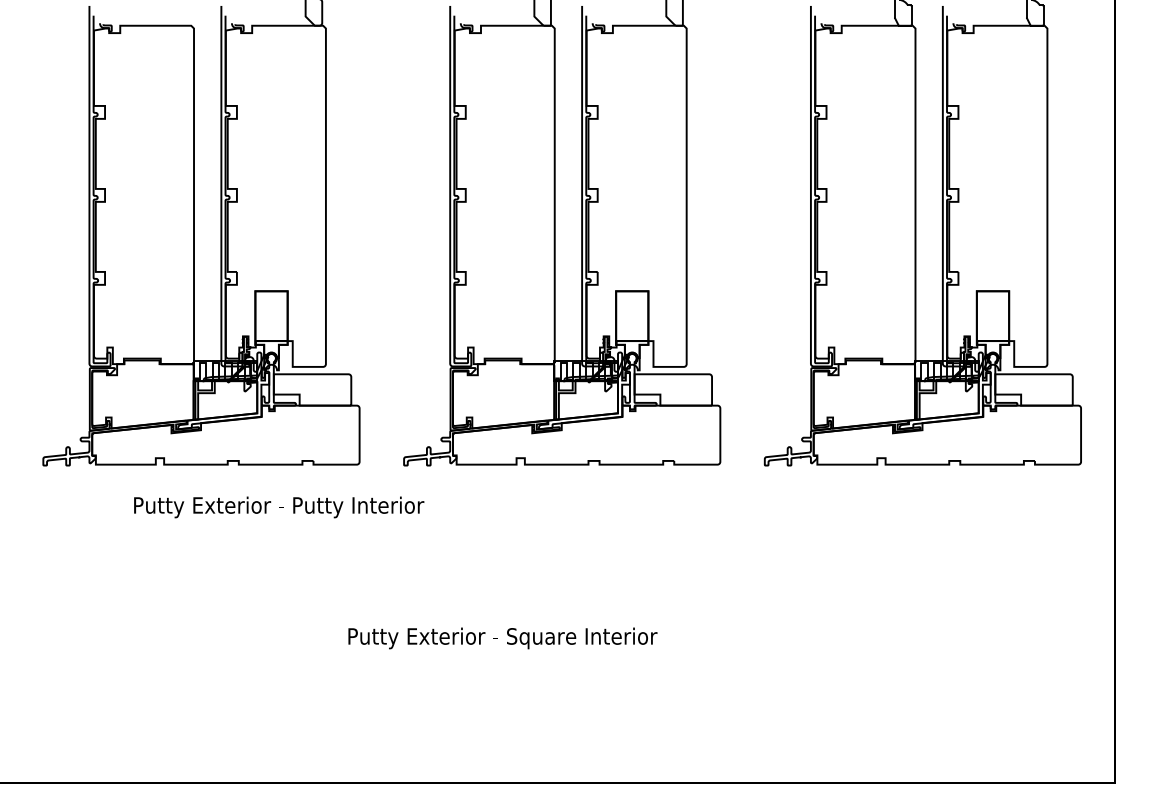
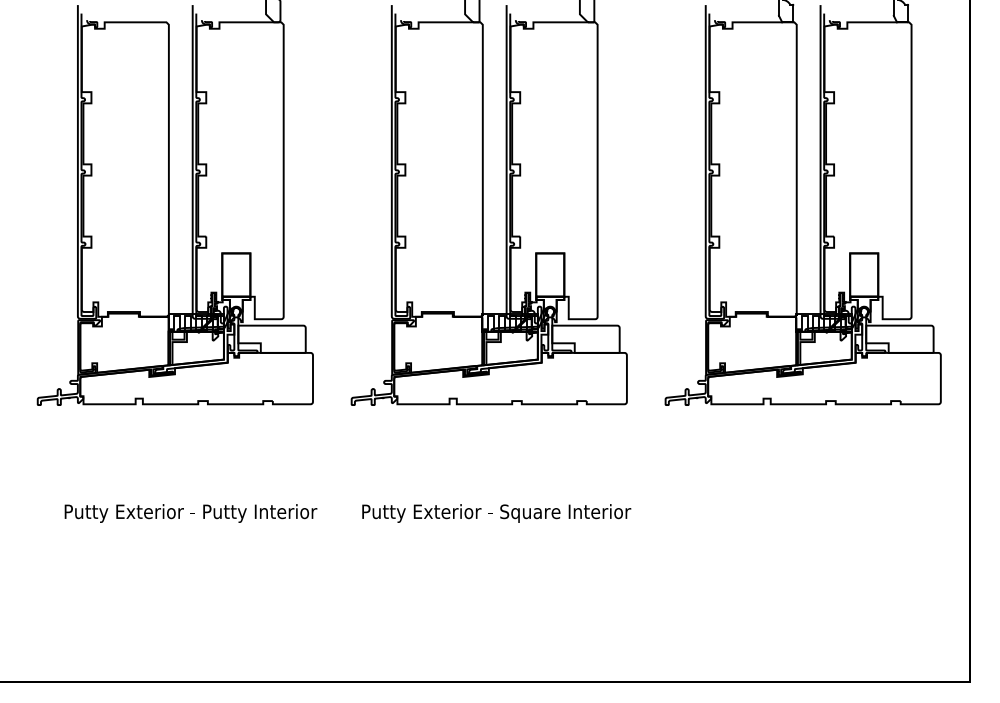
text: (278, 507) -> (190, 513), moved
text: (502, 638) -> (496, 513), moved

